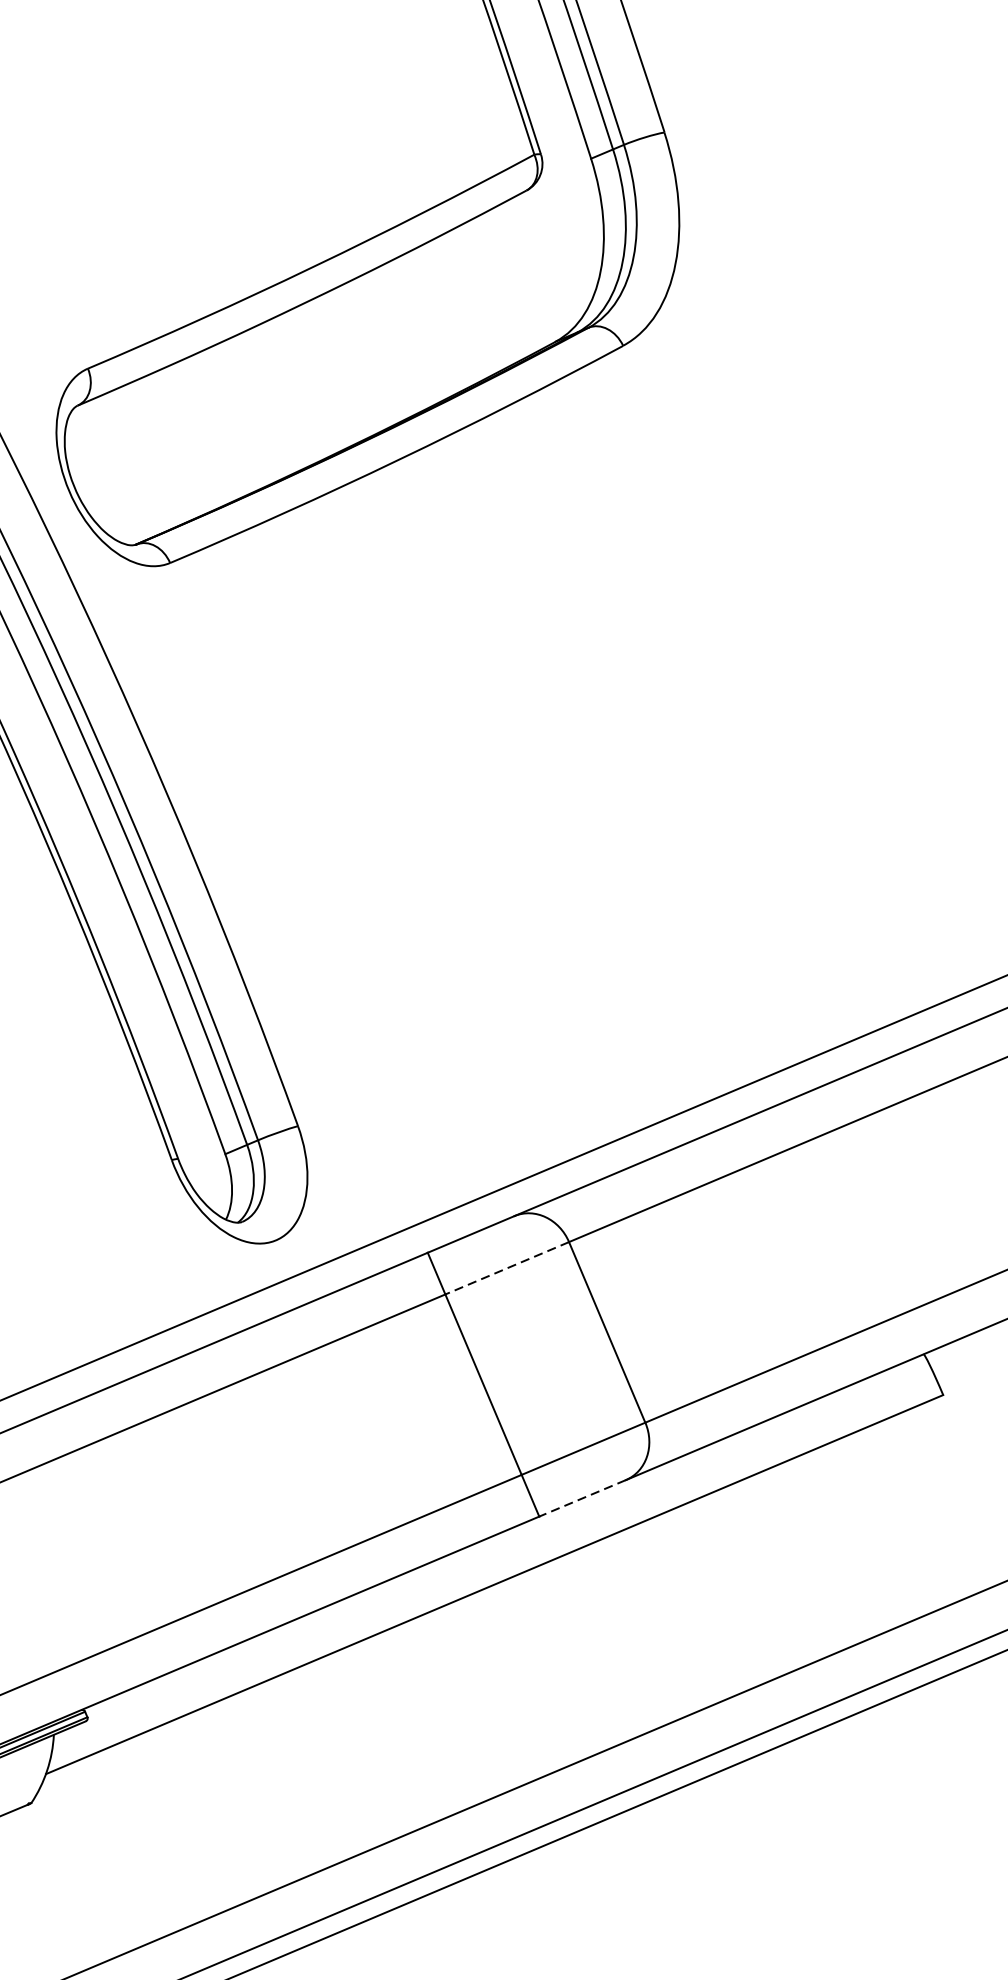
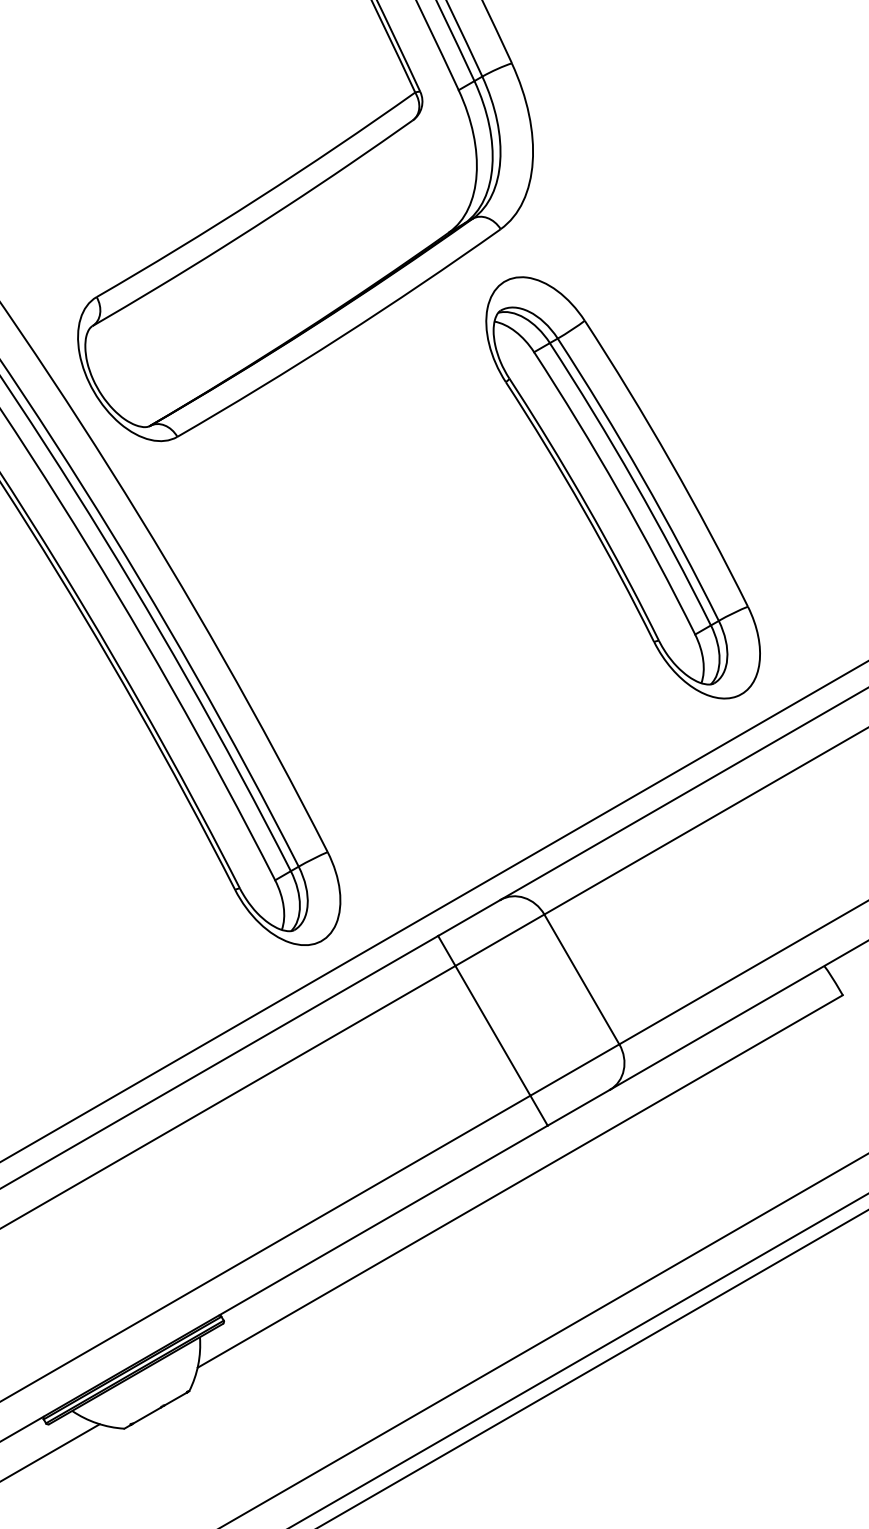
part: (739, 700) -> (622, 487), added
line: (506, 1268) -> (499, 940), dashed -> solid
line: (582, 1497) -> (578, 1107), dashed -> solid

